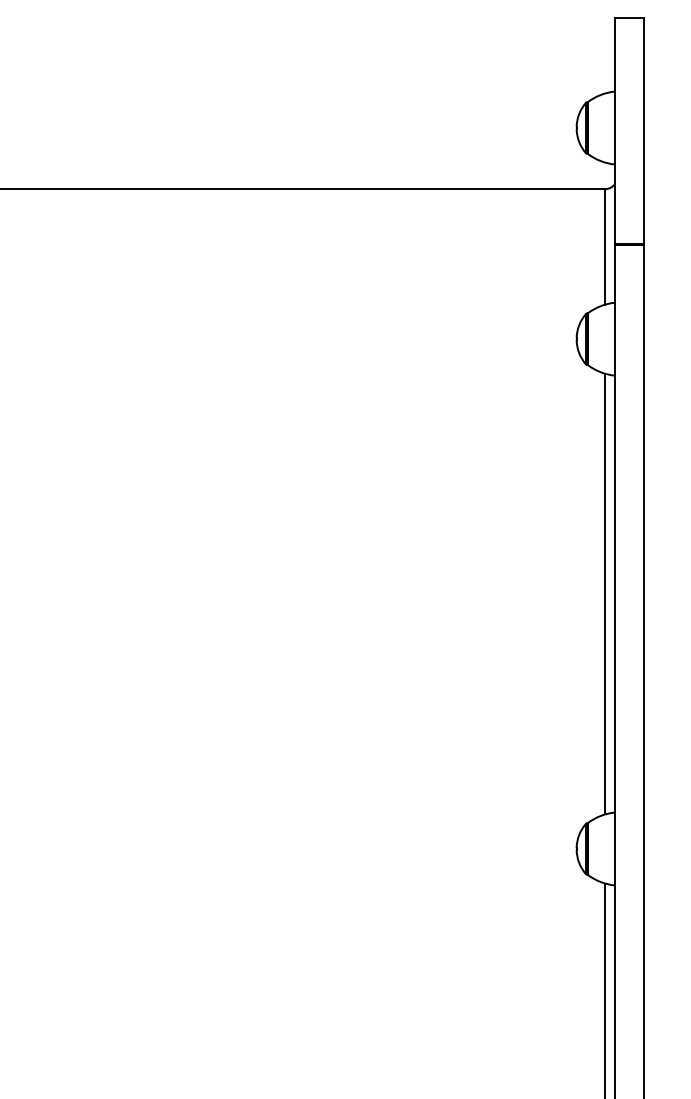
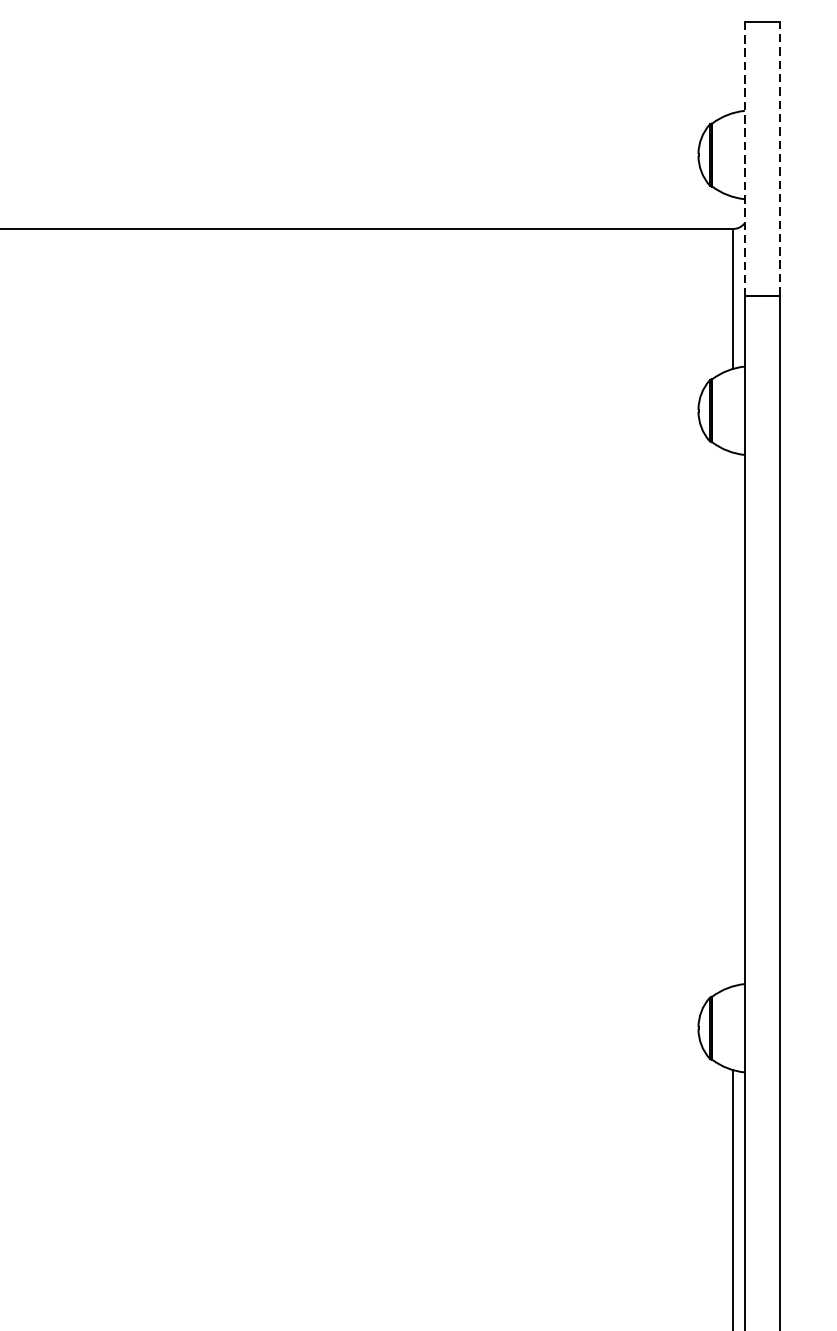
line: (644, 130) -> (780, 158), solid -> dashed
line: (614, 131) -> (744, 159), solid -> dashed
line: (605, 593) -> (733, 718), removed

